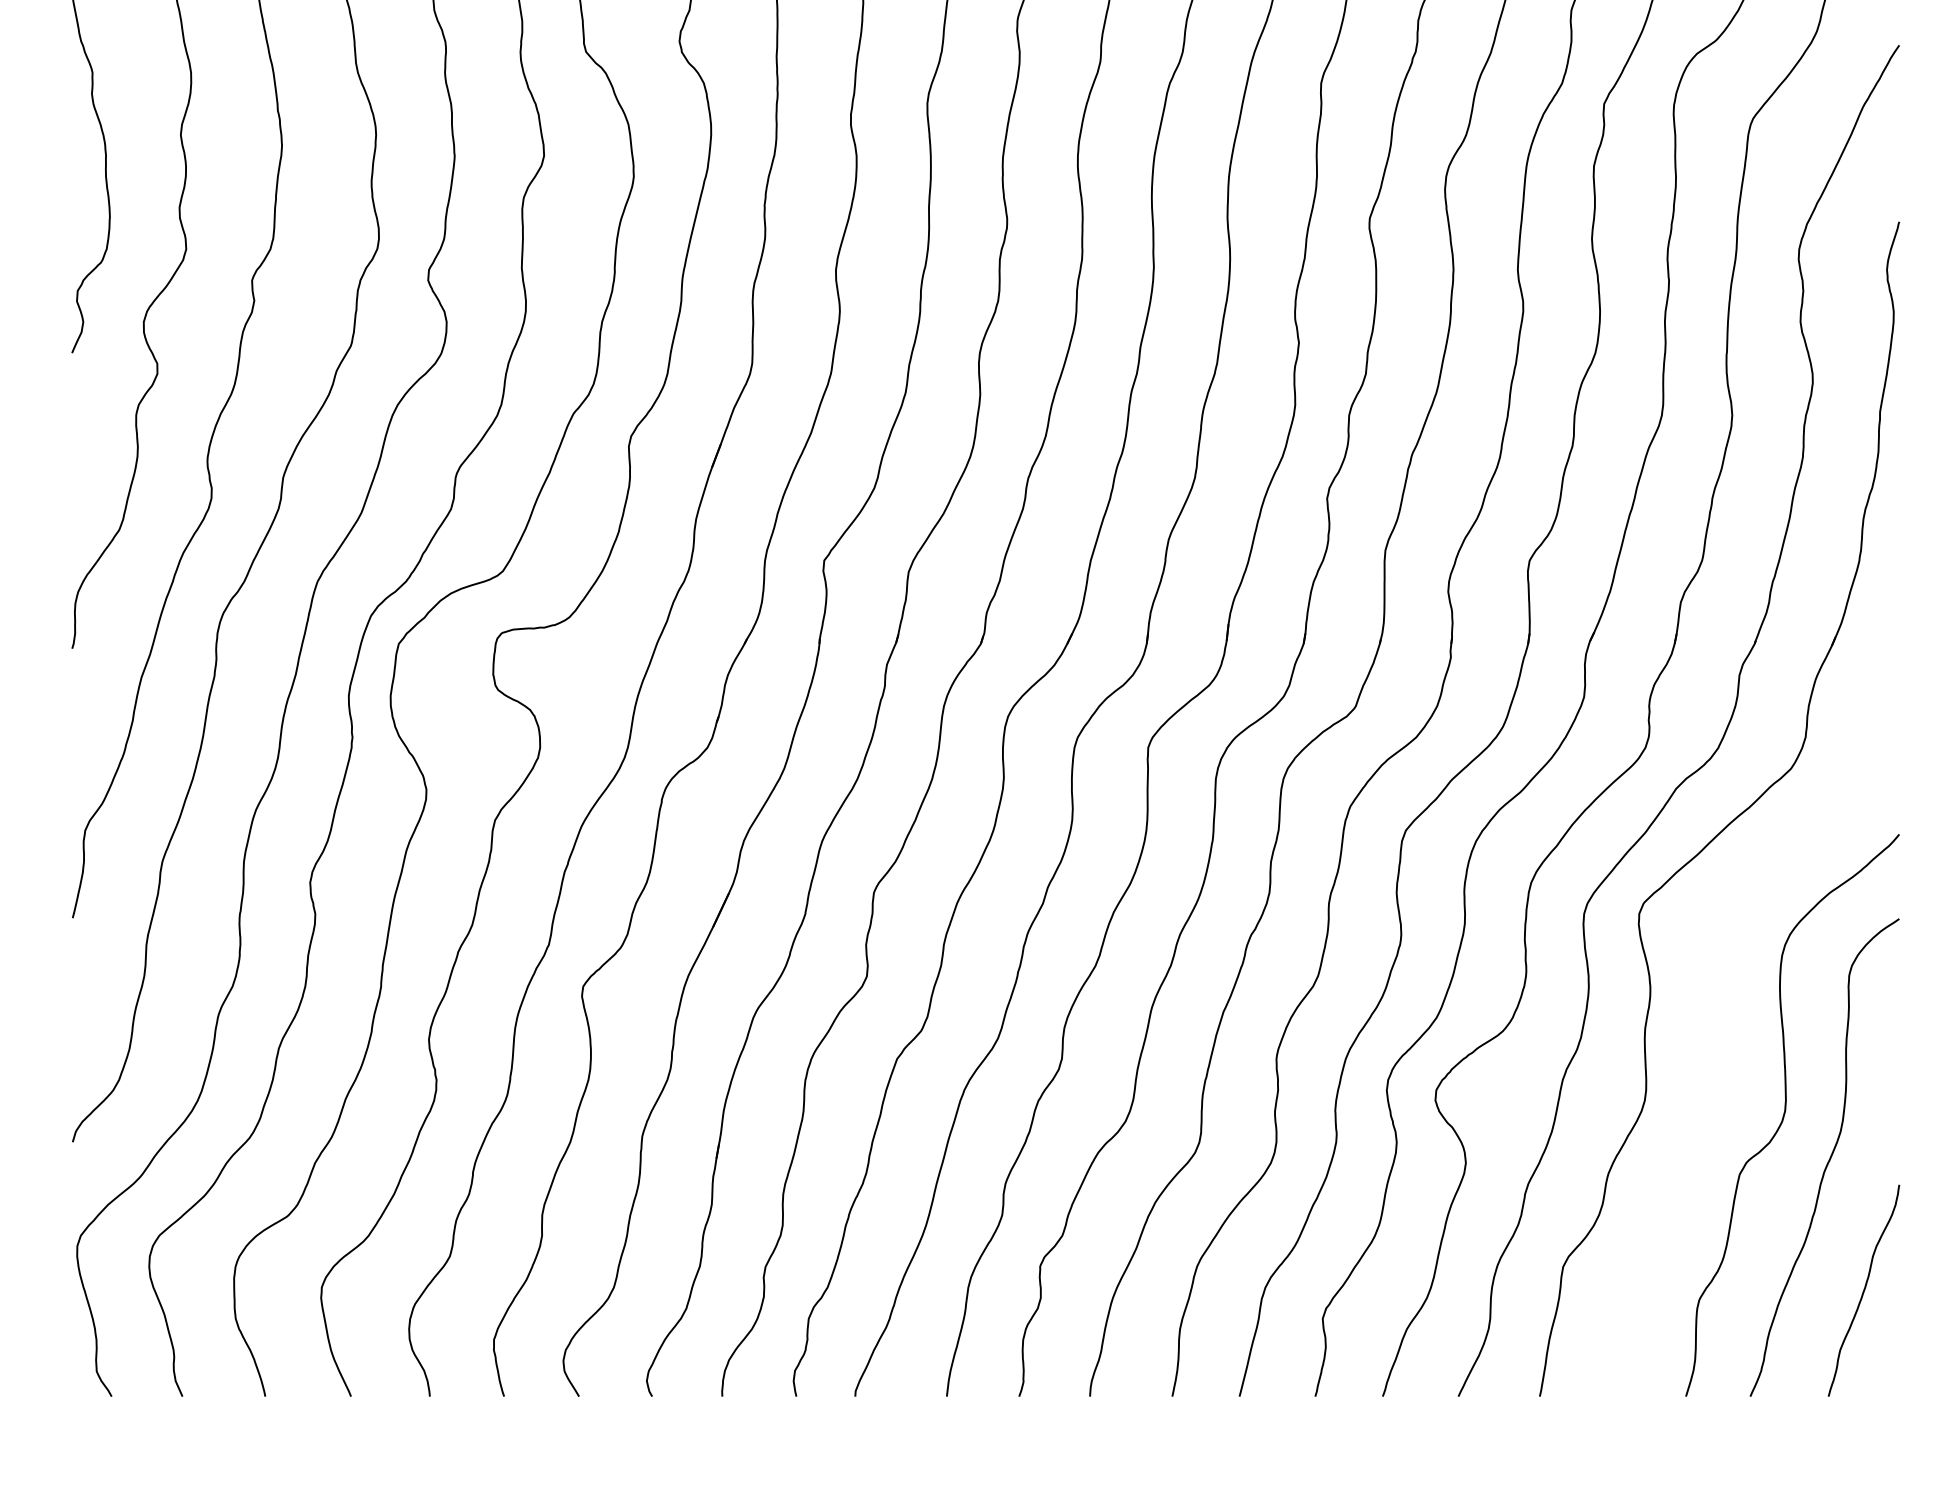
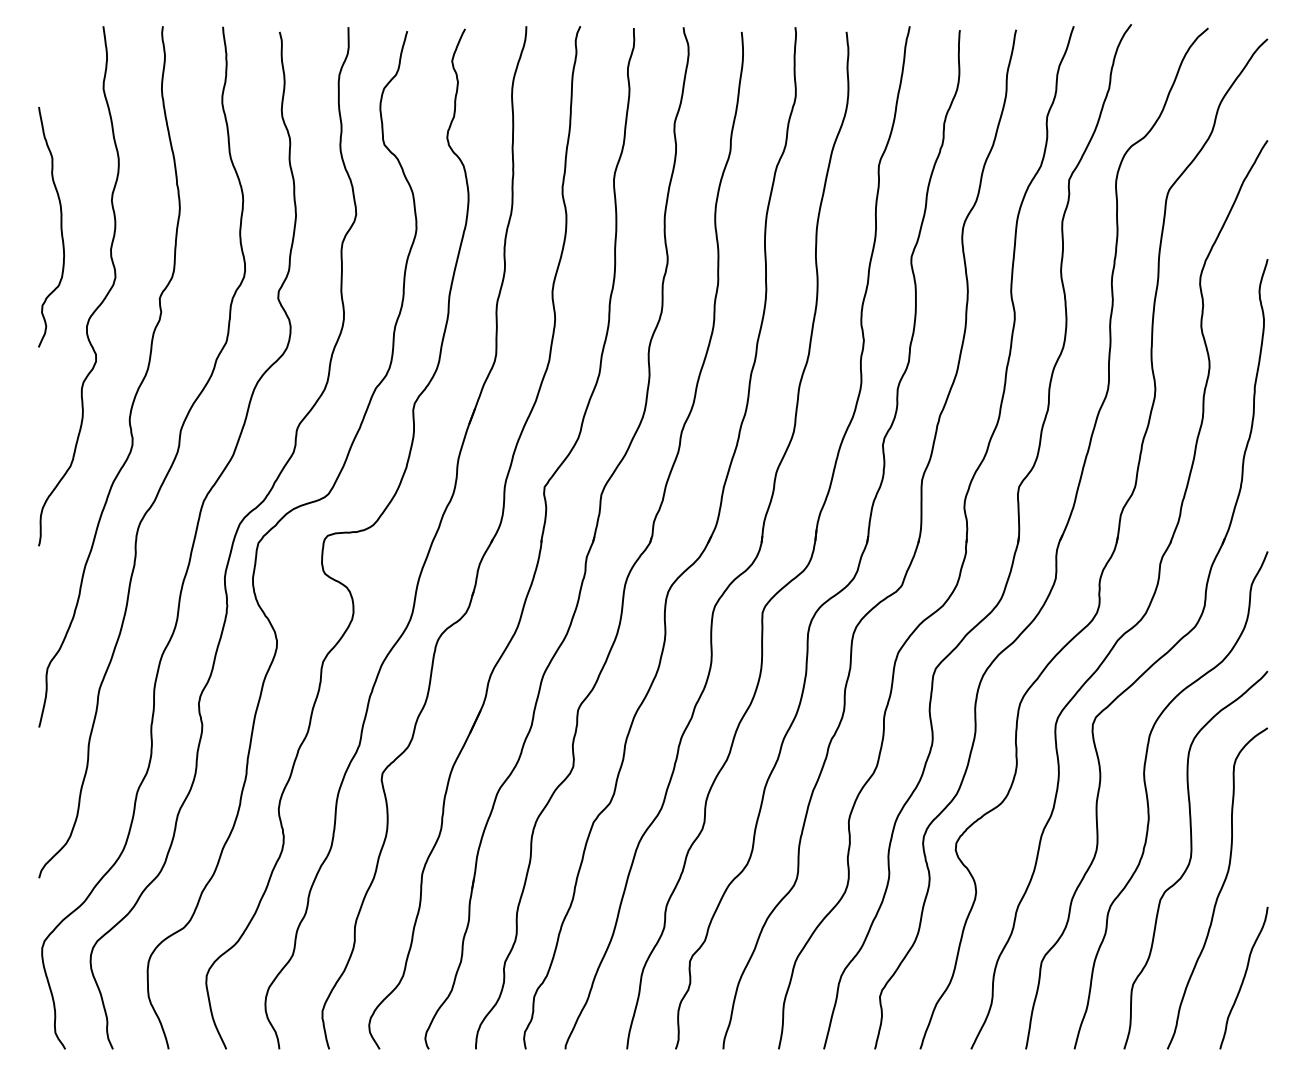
curve: (1722, 1026) -> (1148, 800), added

